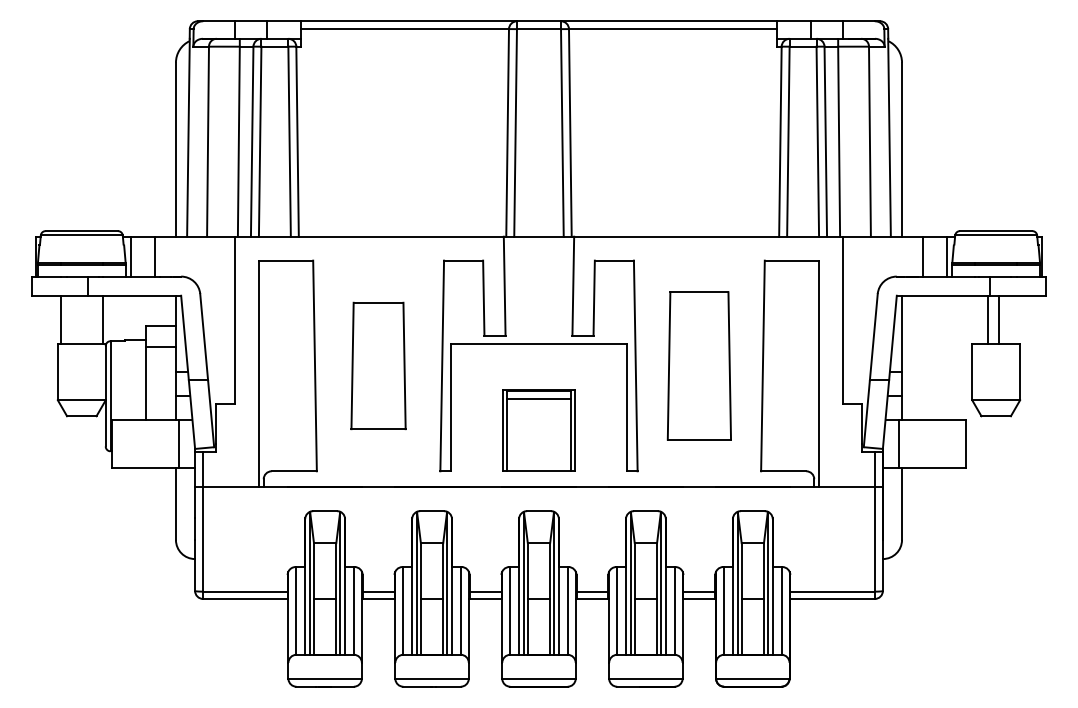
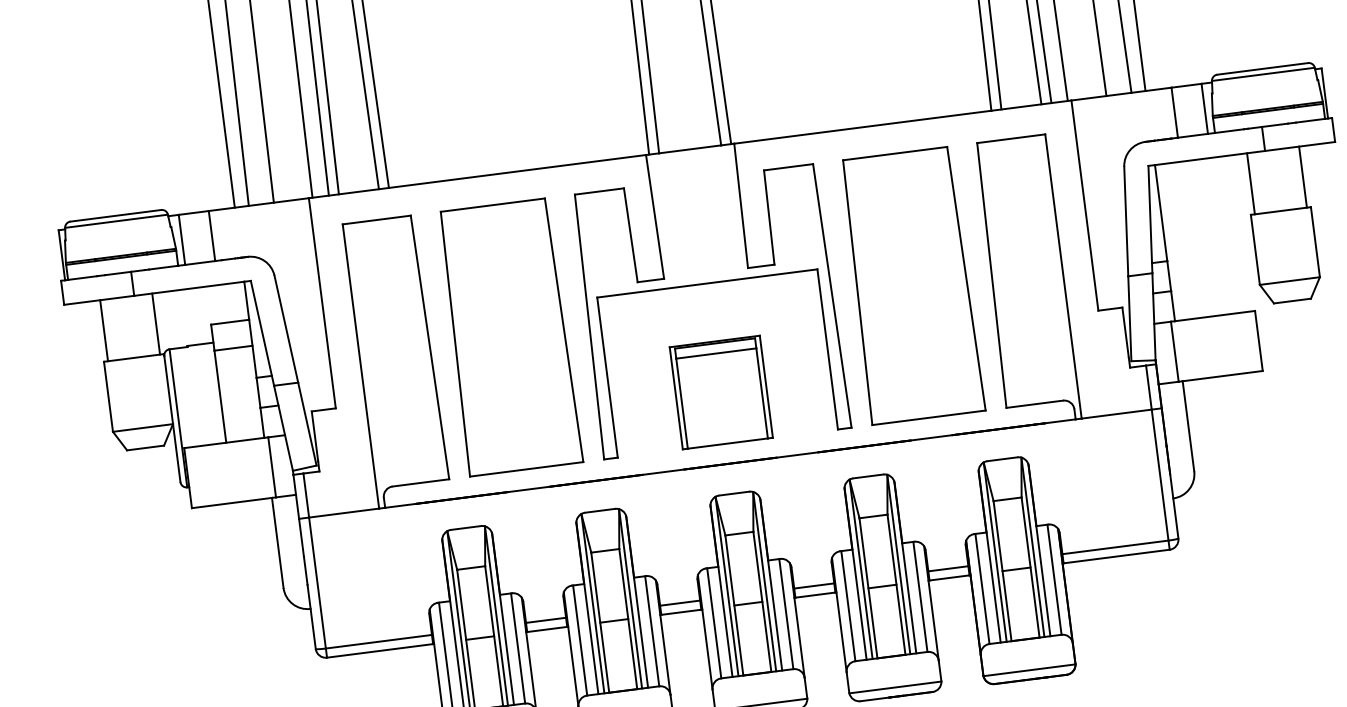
line: (987, 319) -> (1302, 176), moved
line: (999, 319) -> (1250, 183), moved
part: (378, 365) -> (509, 336), size x1.67
part: (699, 365) -> (912, 285), size x1.43

